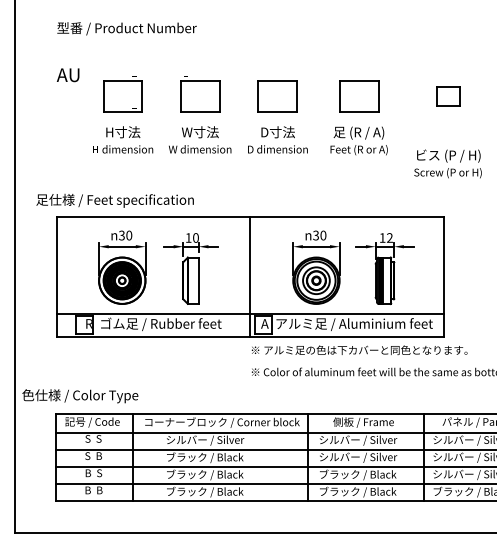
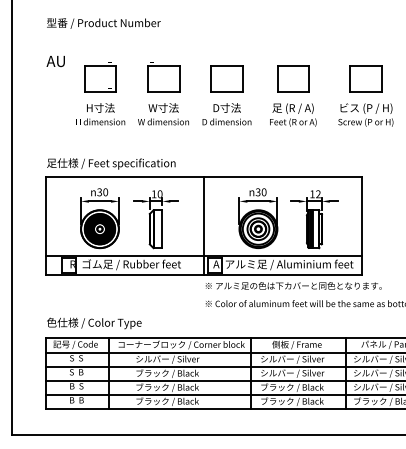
part: (448, 96) -> (366, 78), size x1.67
text: (447, 163) -> (365, 114), moved
text: (114, 200) -> (110, 163), moved
text: (80, 396) -> (94, 323), moved

